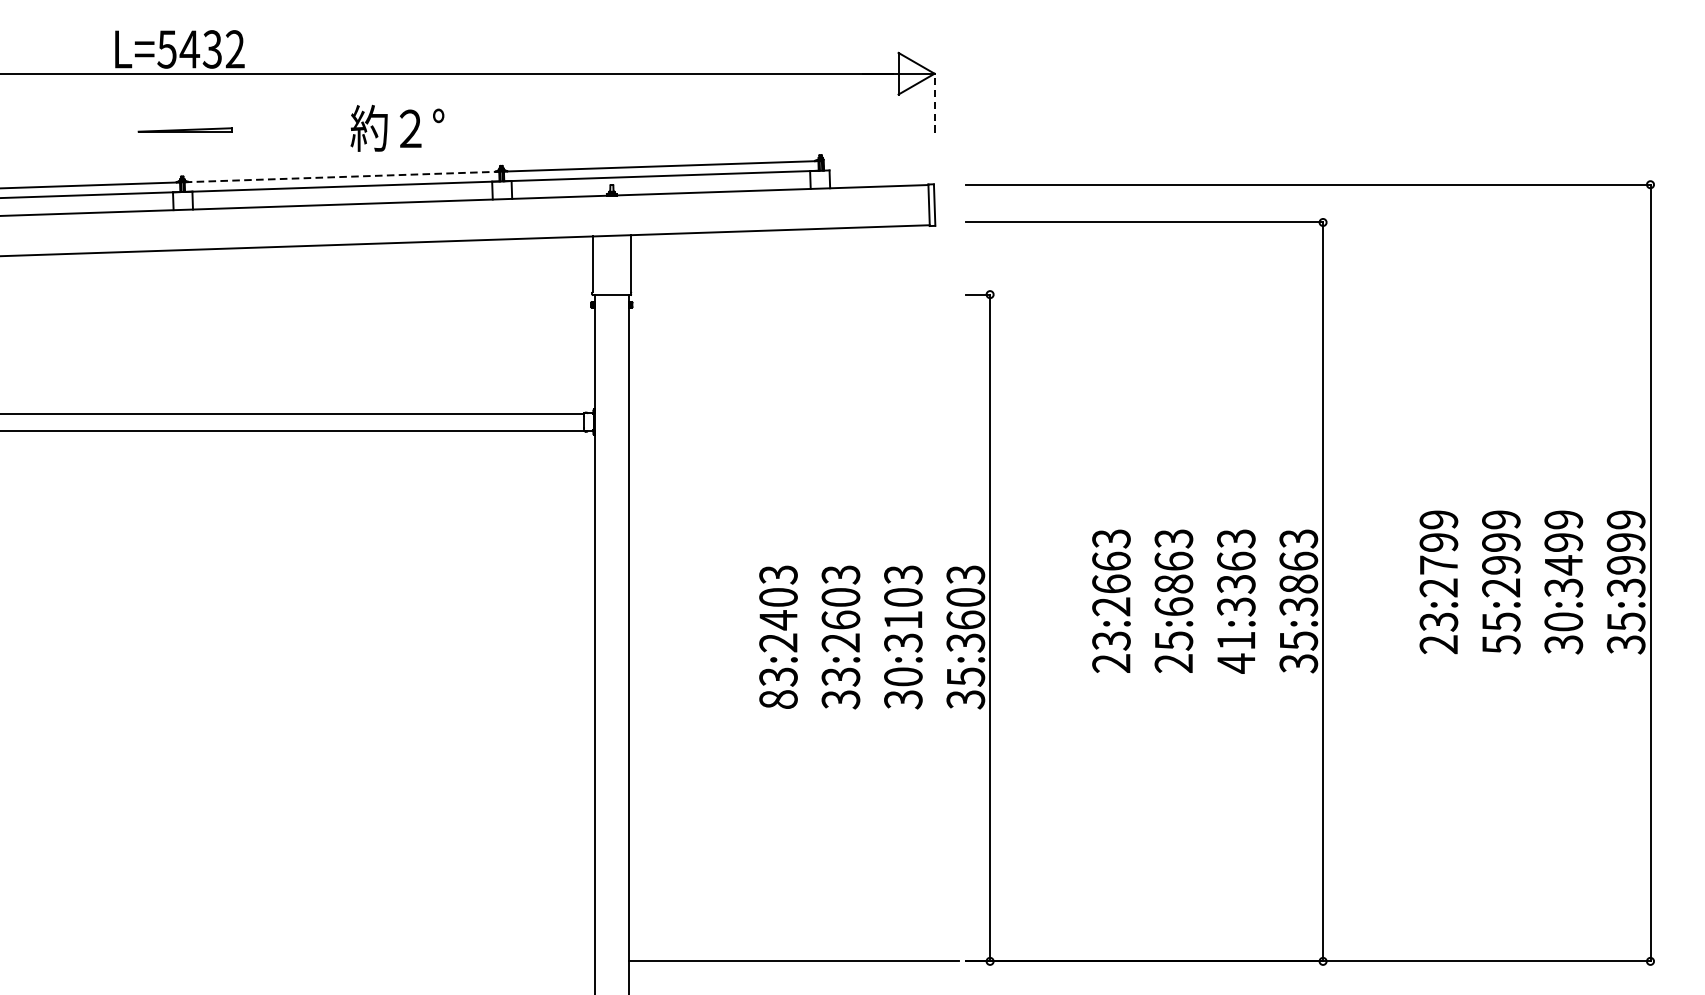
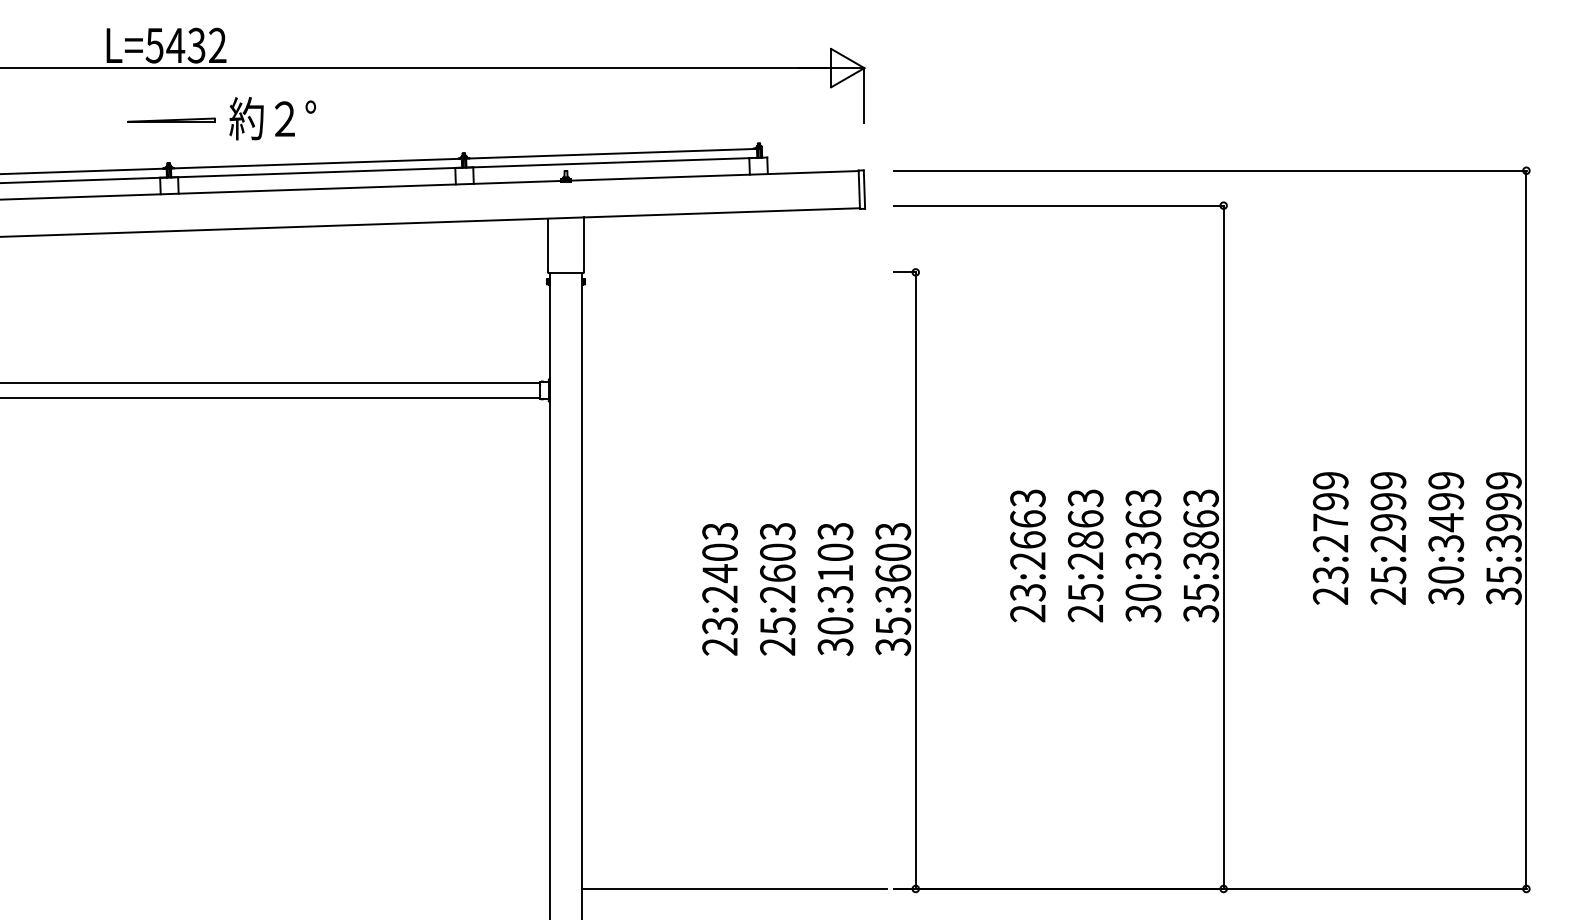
line: (934, 103) -> (864, 95), dashed -> solid
text: (397, 128) -> (272, 118), moved
line: (342, 176) -> (316, 163), dashed -> solid
text: (1173, 606) -> (1085, 560), 25:6863 -> 25:2863
text: (1501, 645) -> (1388, 596), 55:2999 -> 25:2999
text: (1236, 652) -> (1143, 603), 41:3363 -> 30:3363
text: (840, 688) -> (777, 636), 33:2603 -> 25:2603
text: (777, 699) -> (719, 646), 83:2403 -> 23:2403

